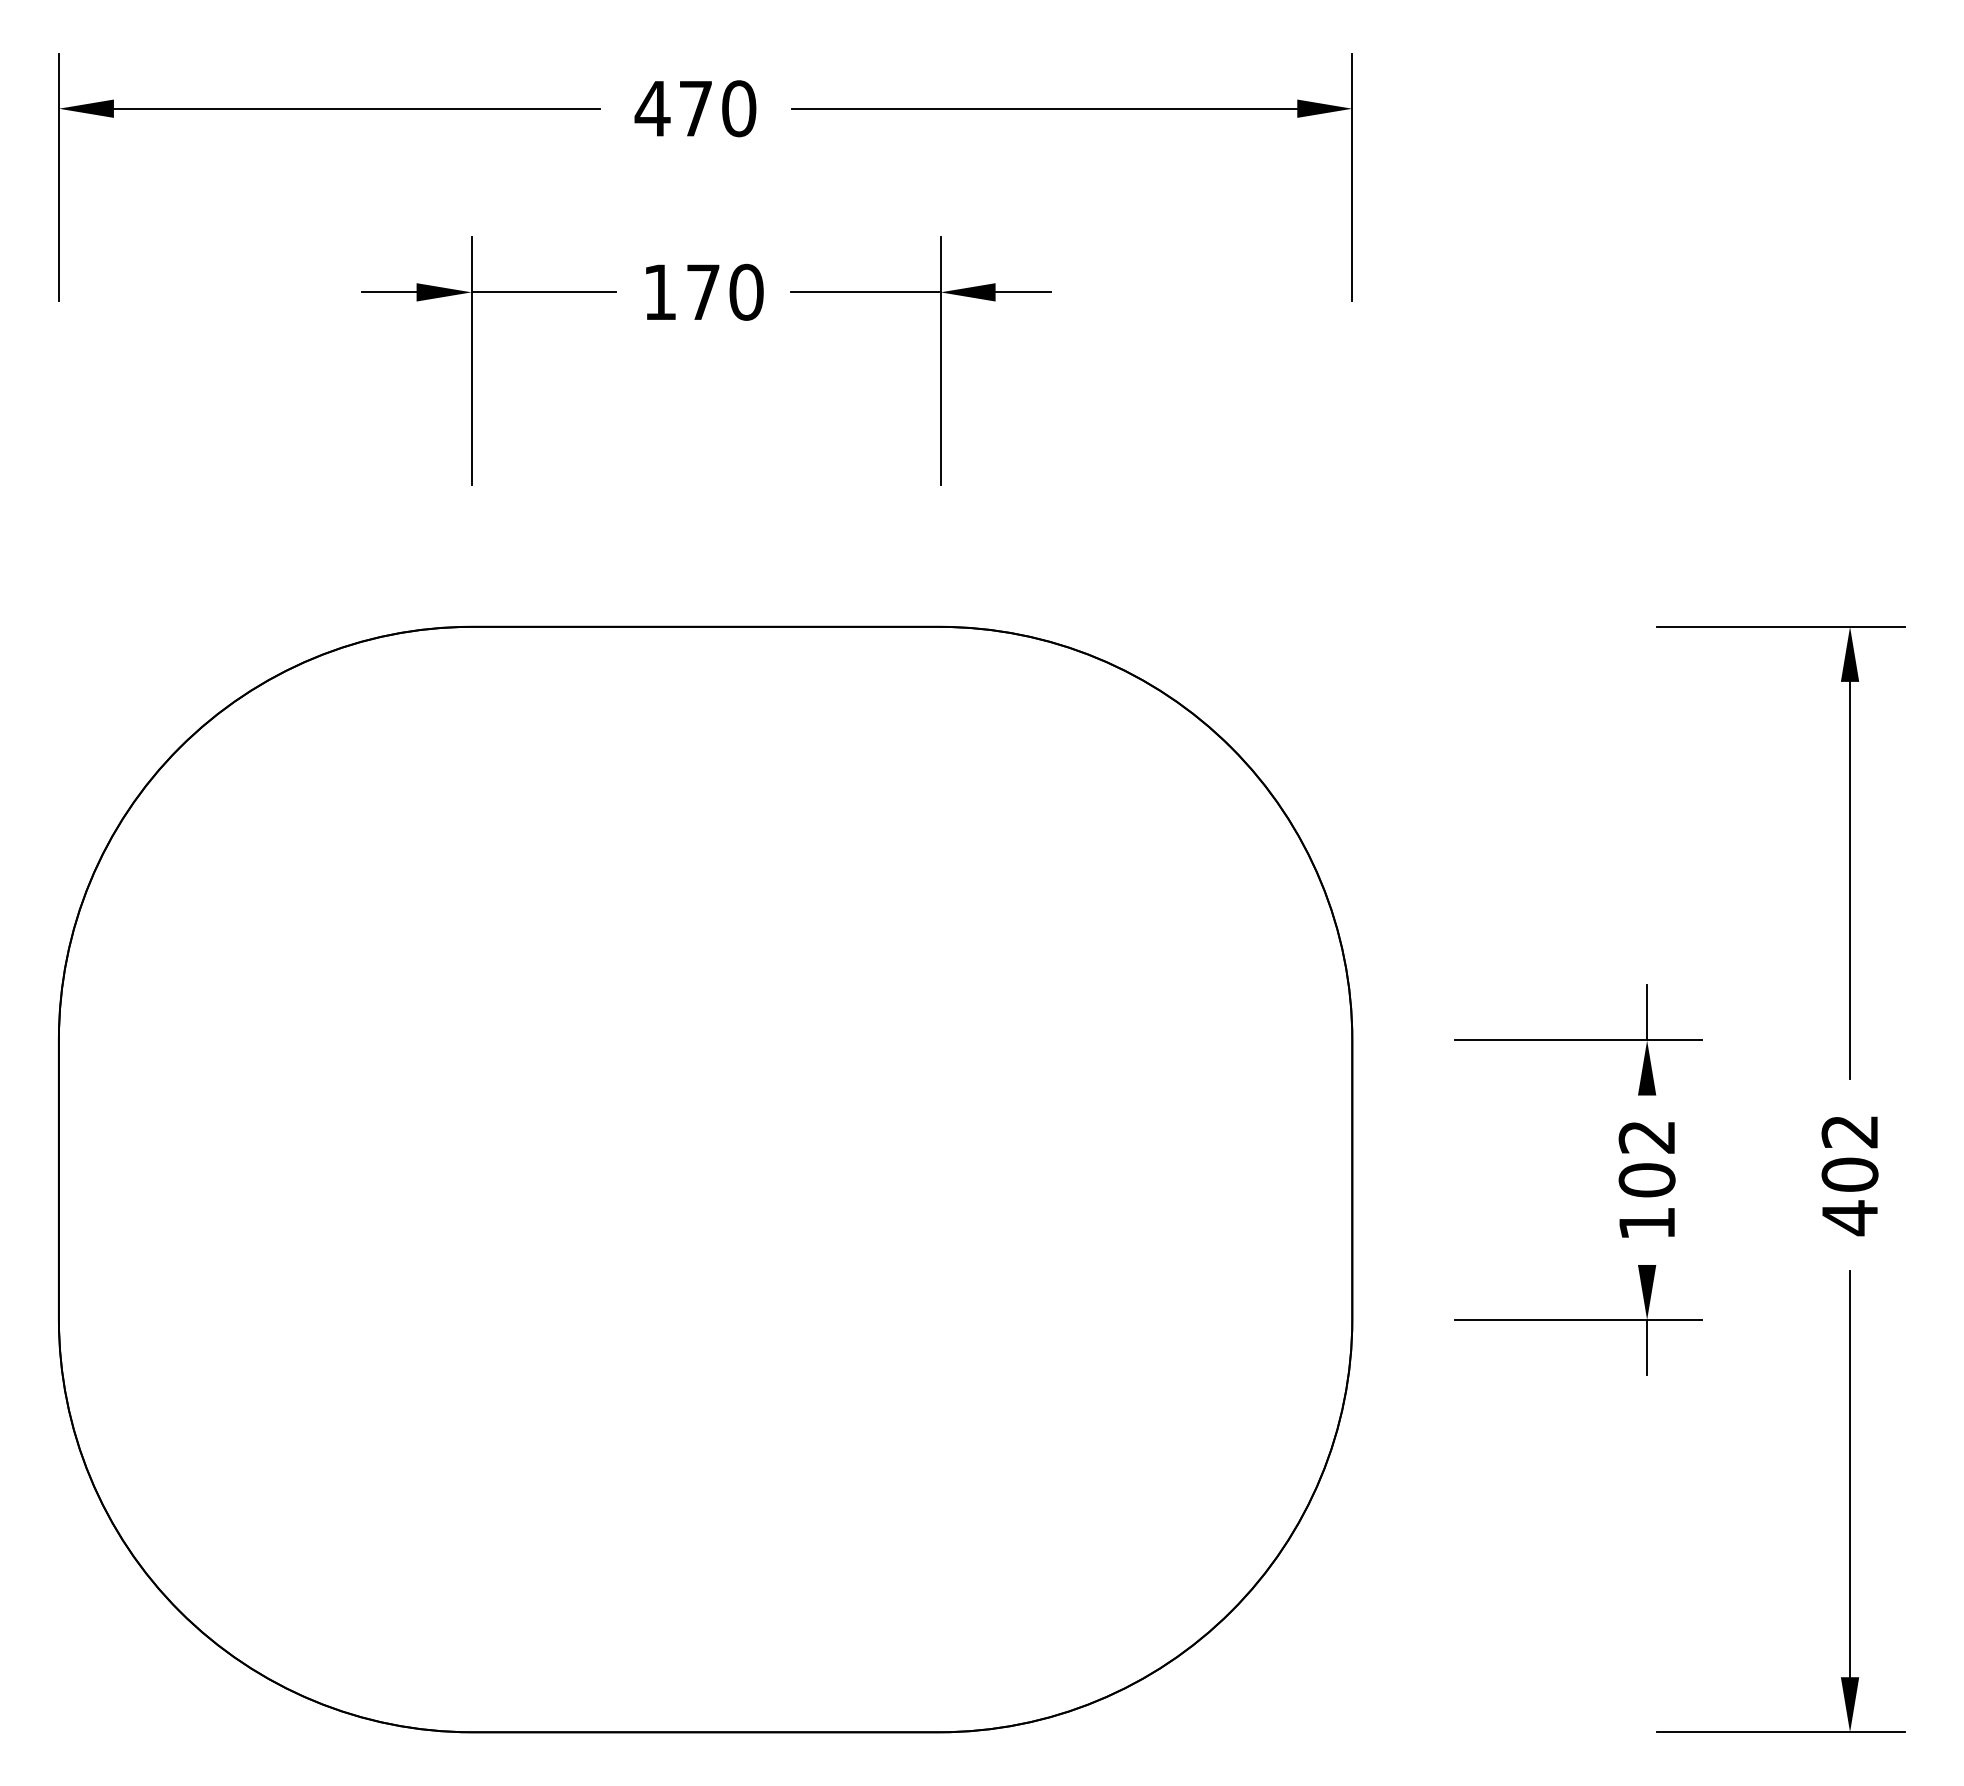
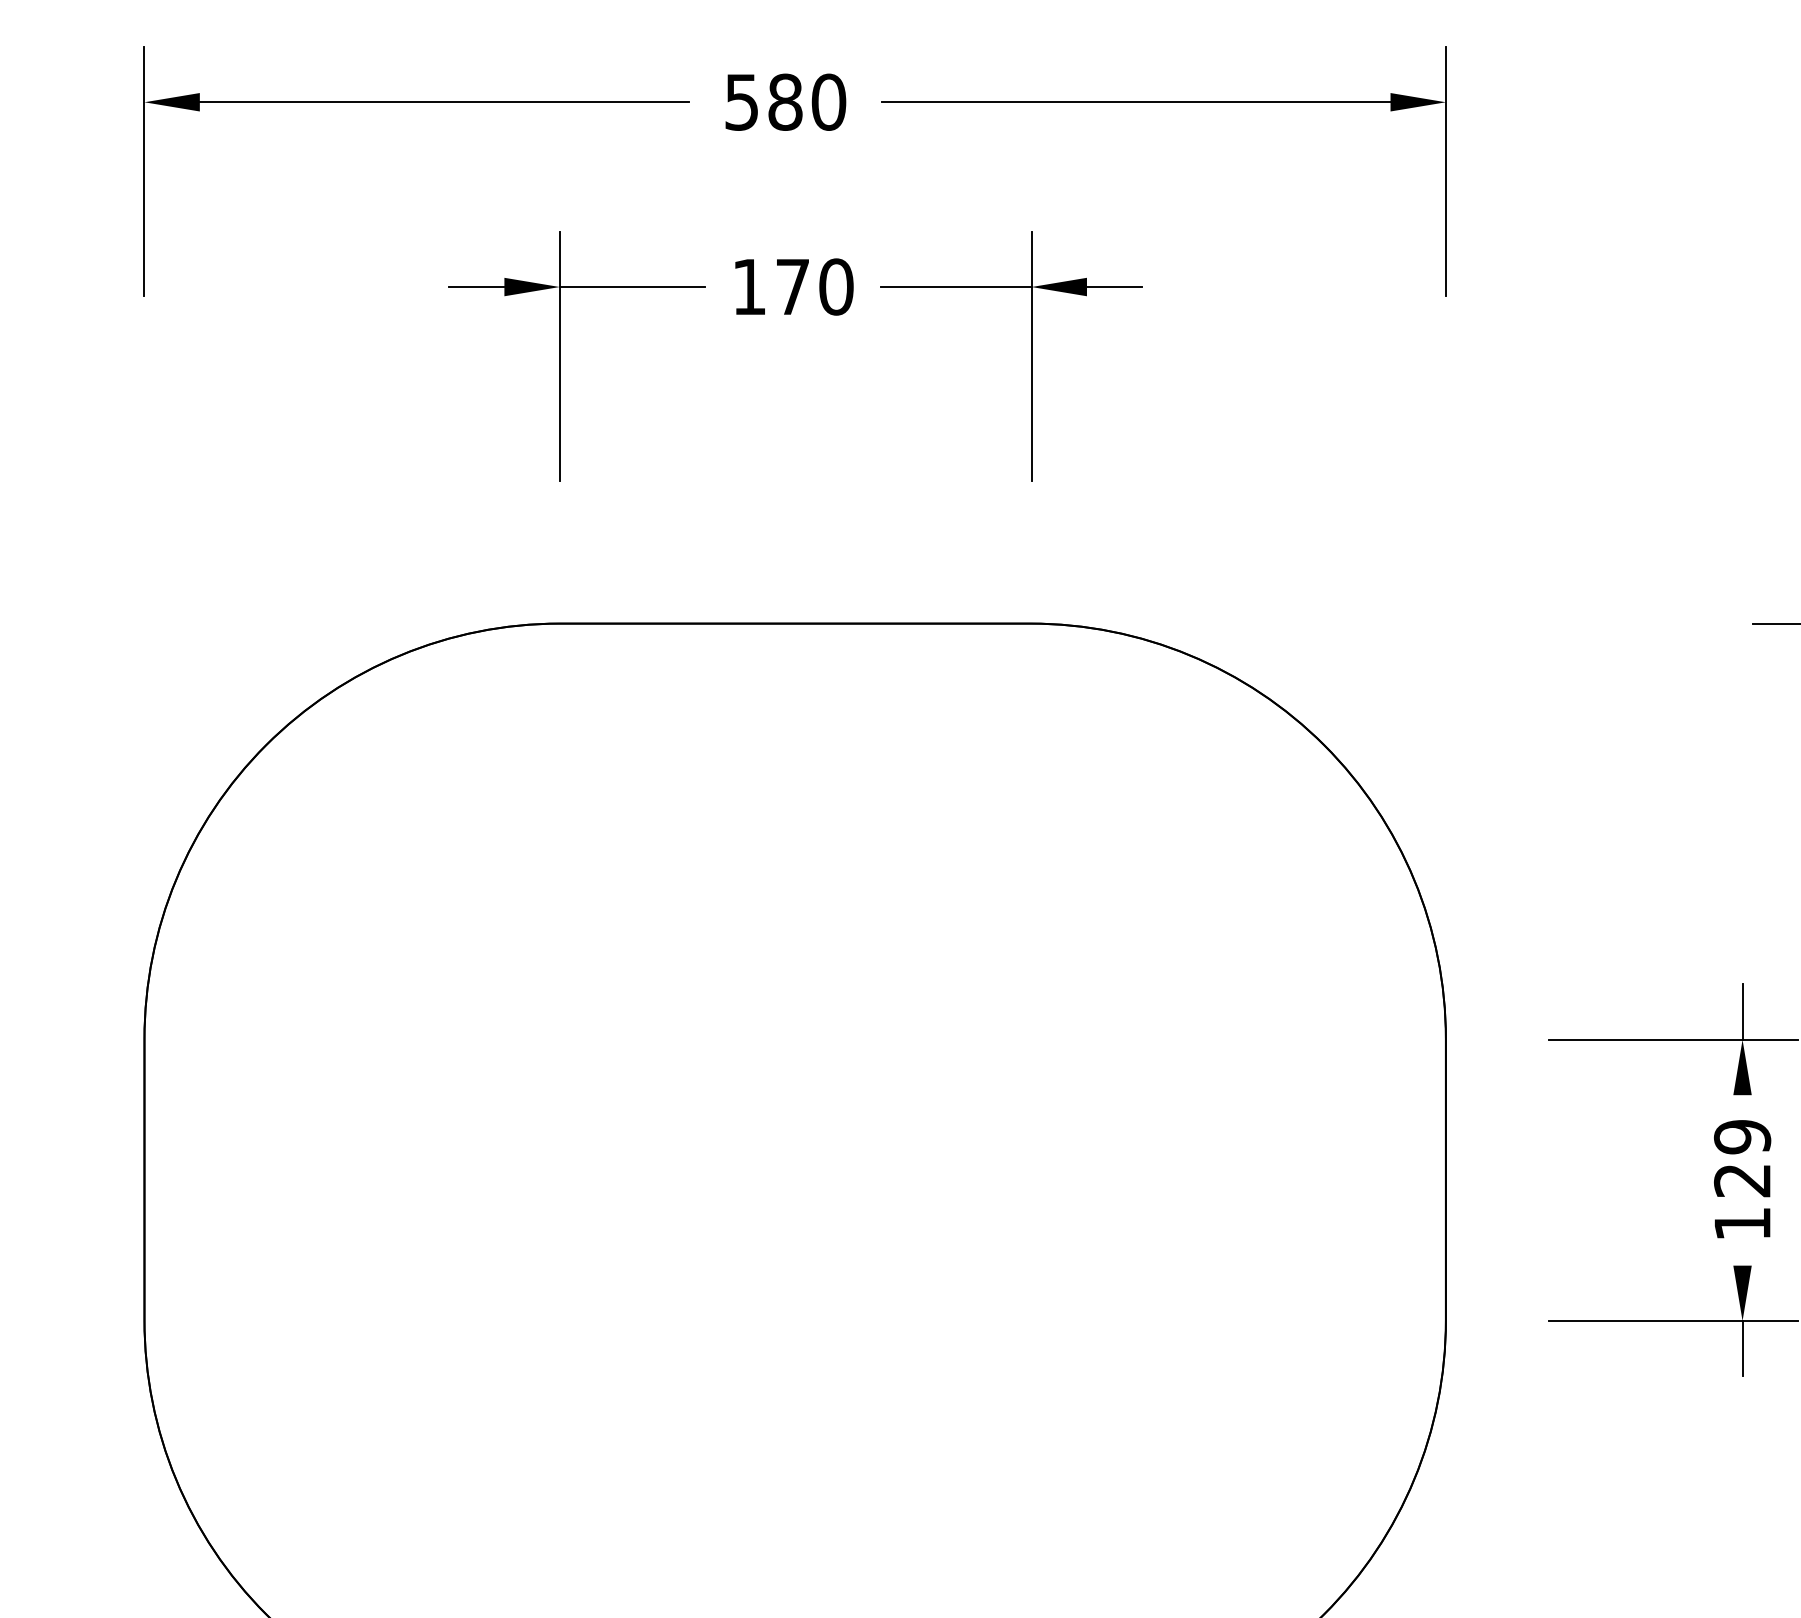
text: (673, 108) -> (762, 102), 470 -> 580
text: (1646, 1158) -> (1741, 1158), 102 -> 129

